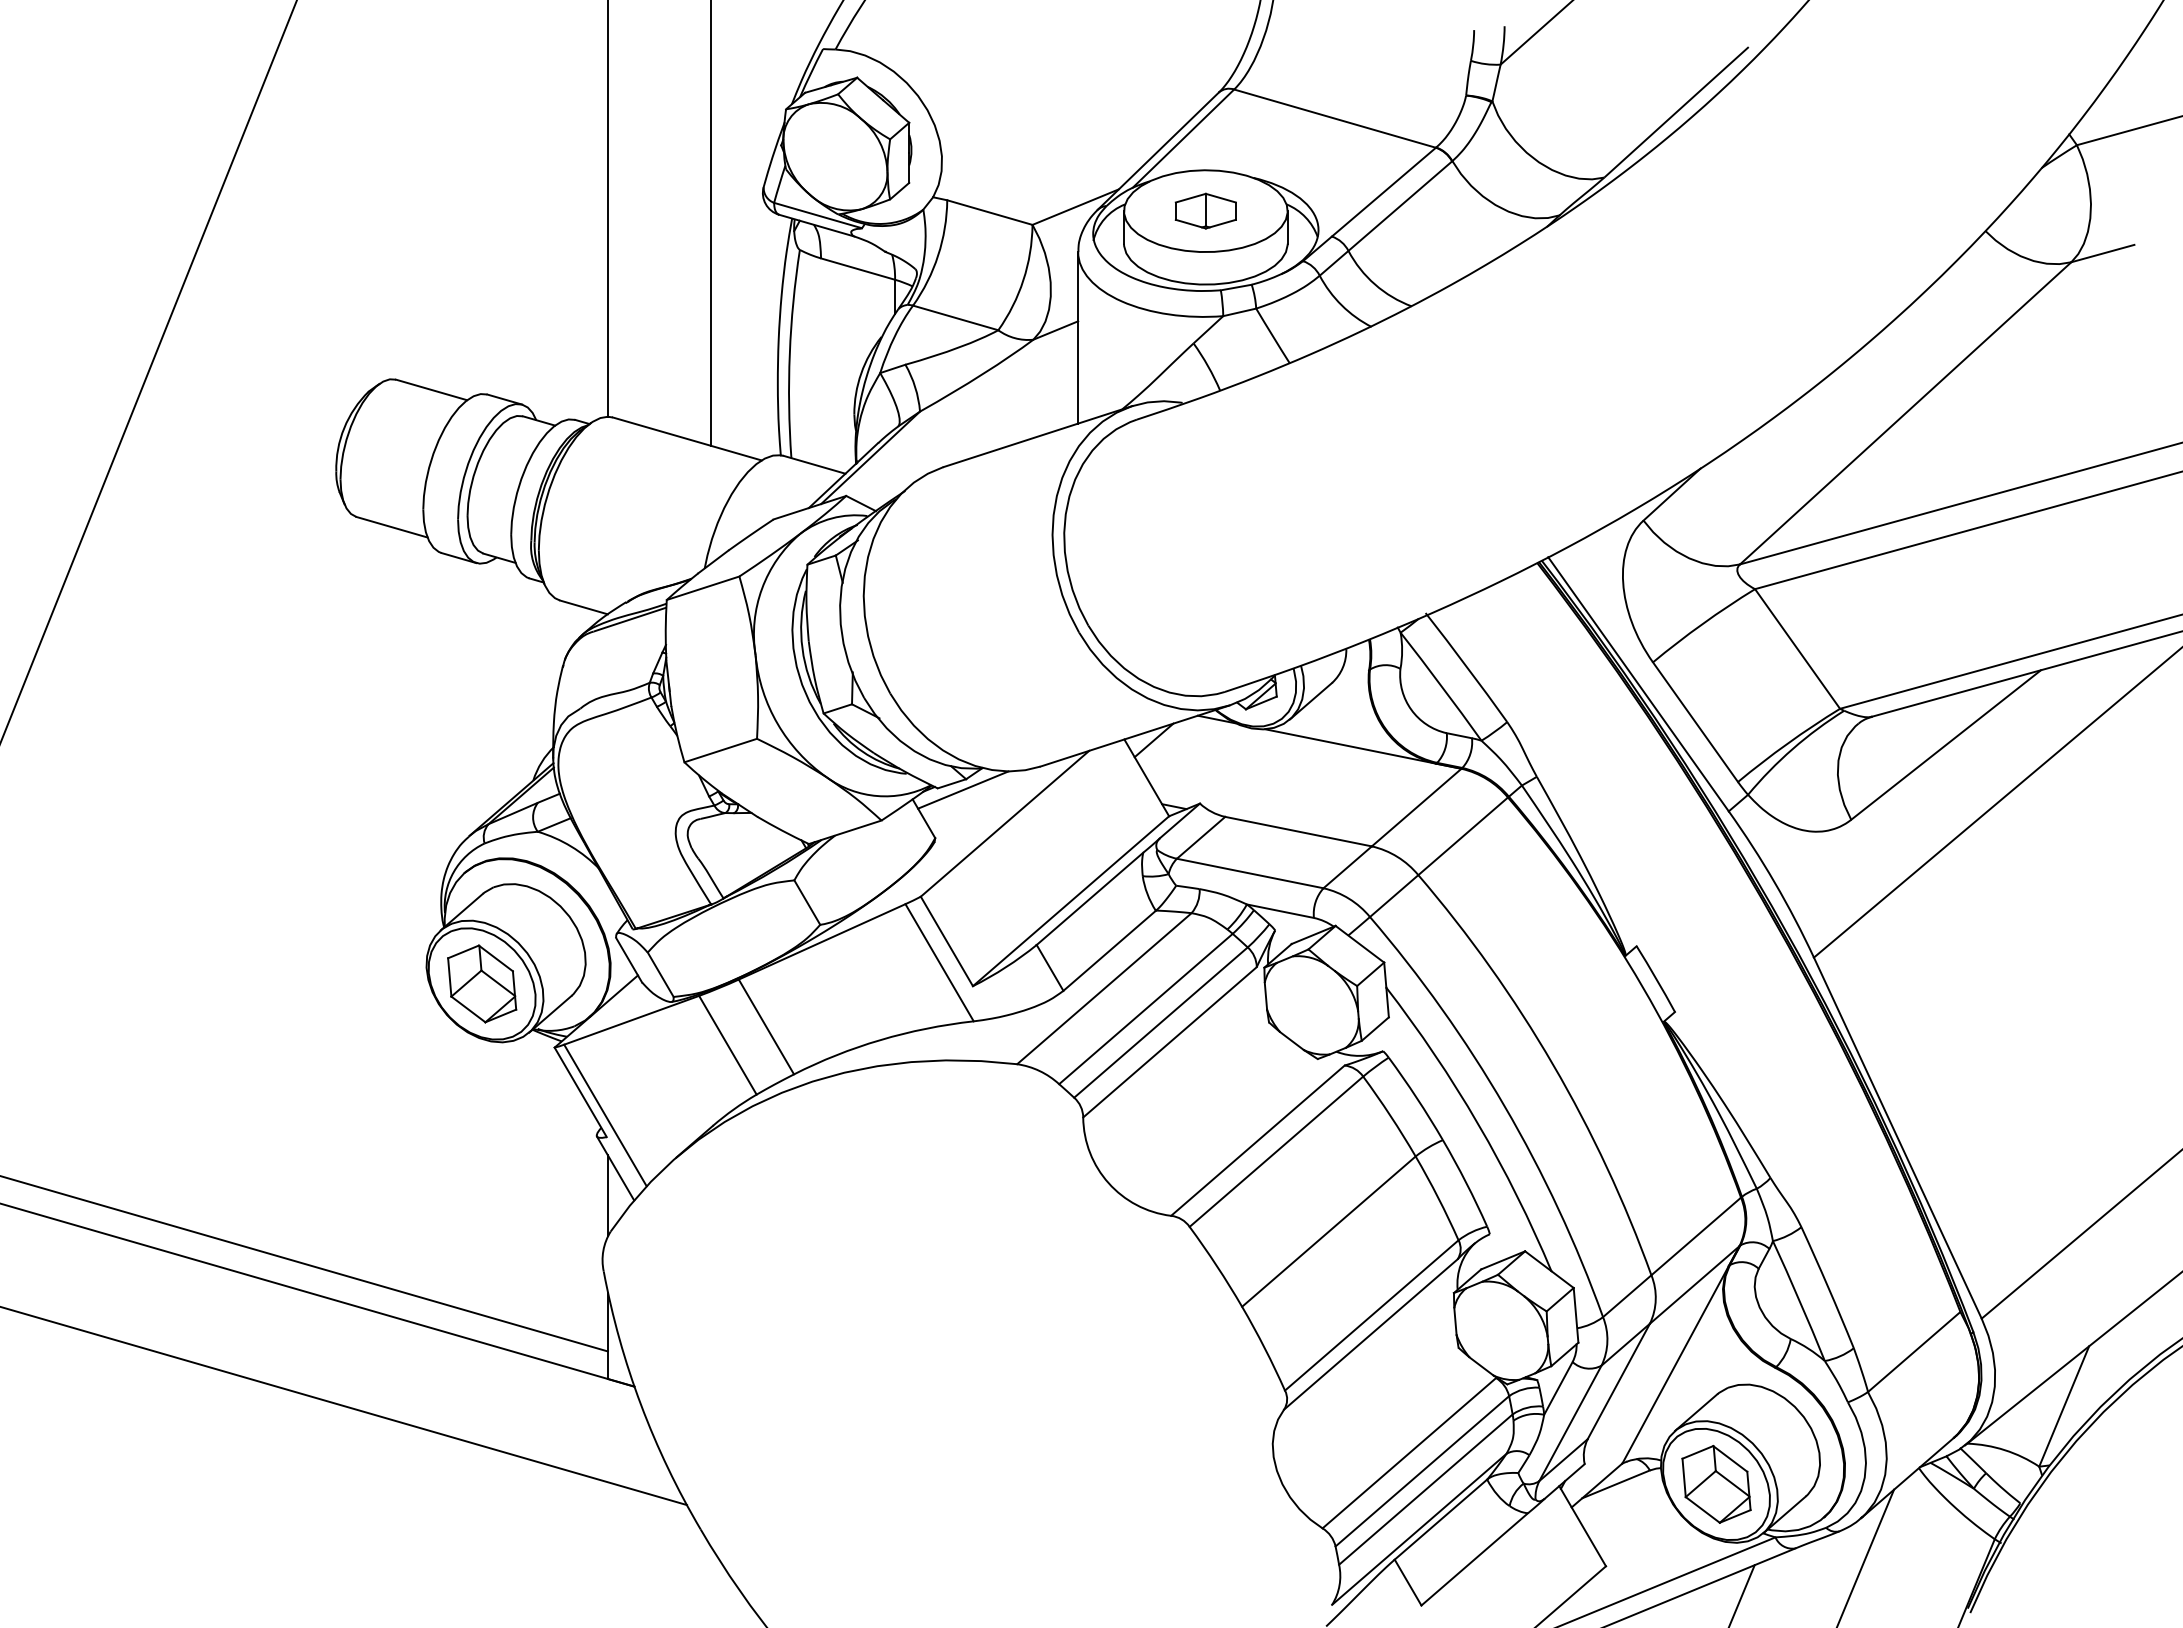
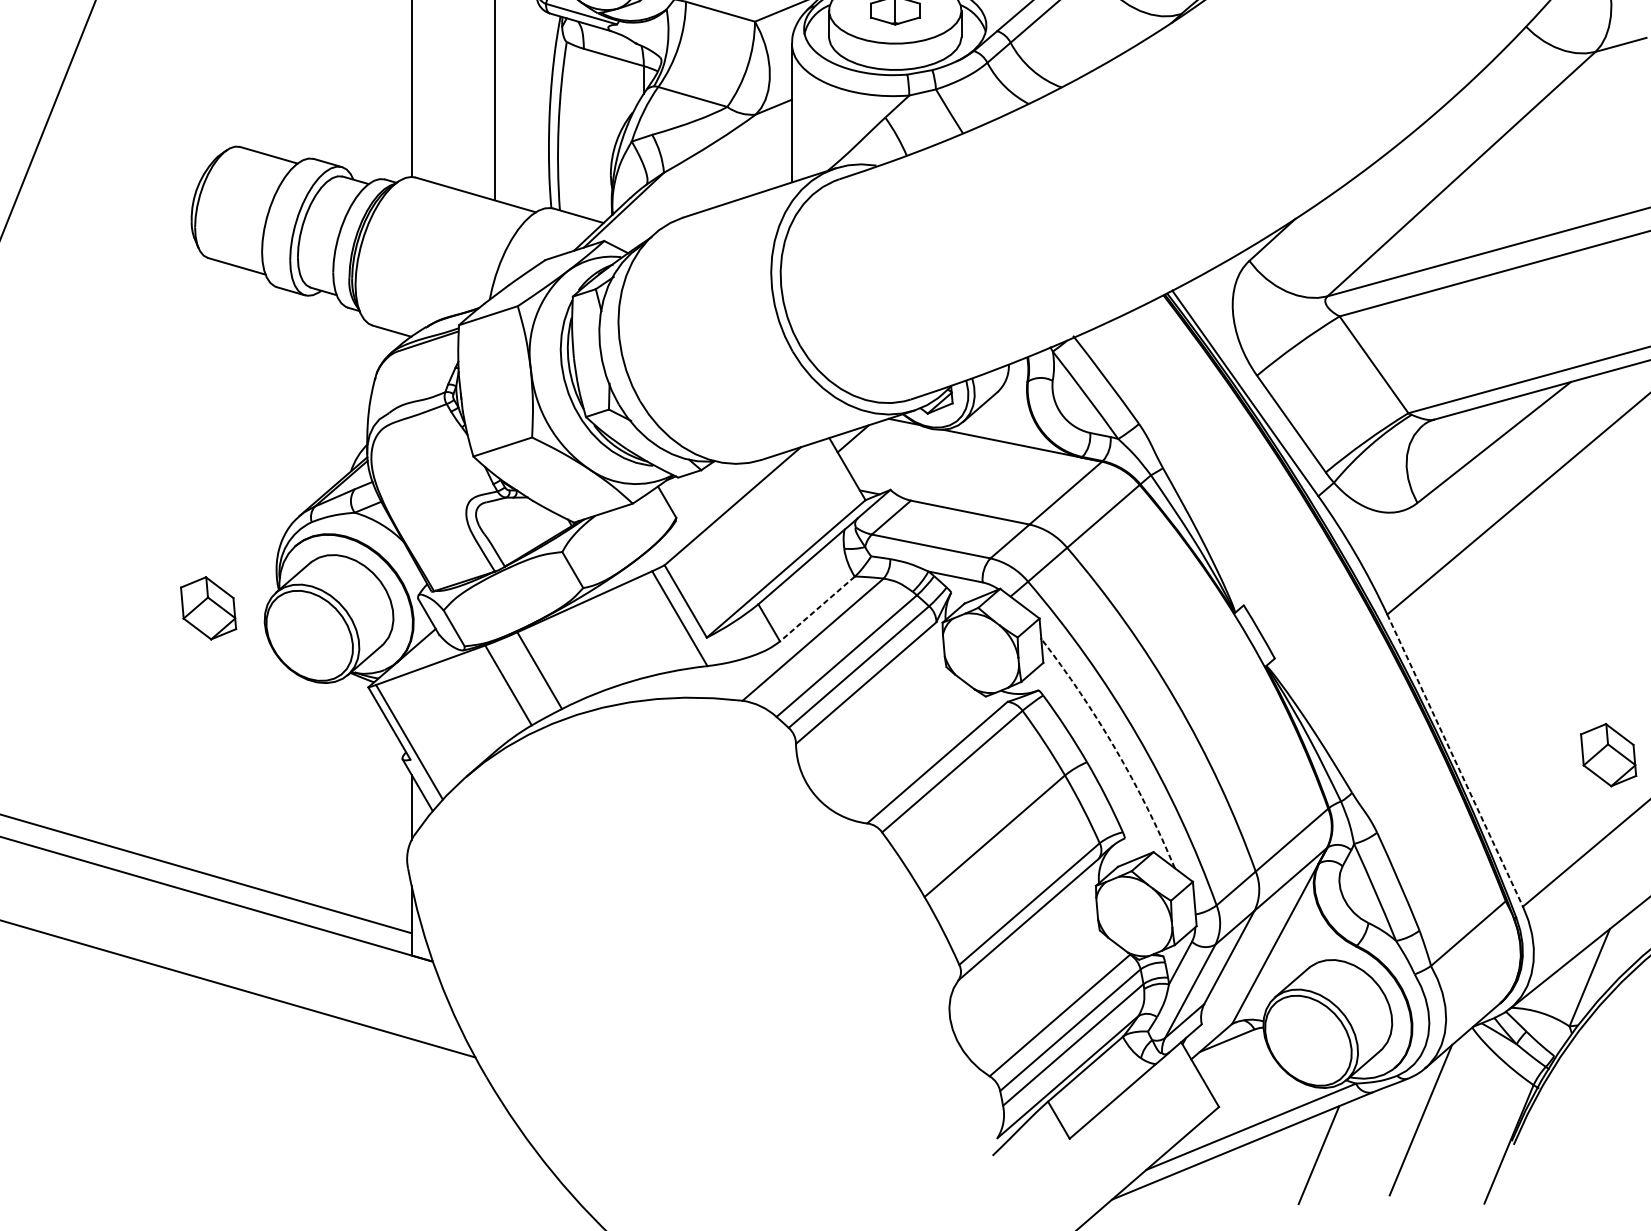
line: (963, 789) -> (699, 478), removed
line: (1109, 951) -> (817, 609), solid -> dashed
part: (482, 983) -> (208, 607), moved
arc: (1478, 1124) -> (1115, 749), solid -> dashed
line: (1898, 1138) -> (1455, 760), solid -> dashed
part: (1716, 1484) -> (1608, 755), moved

